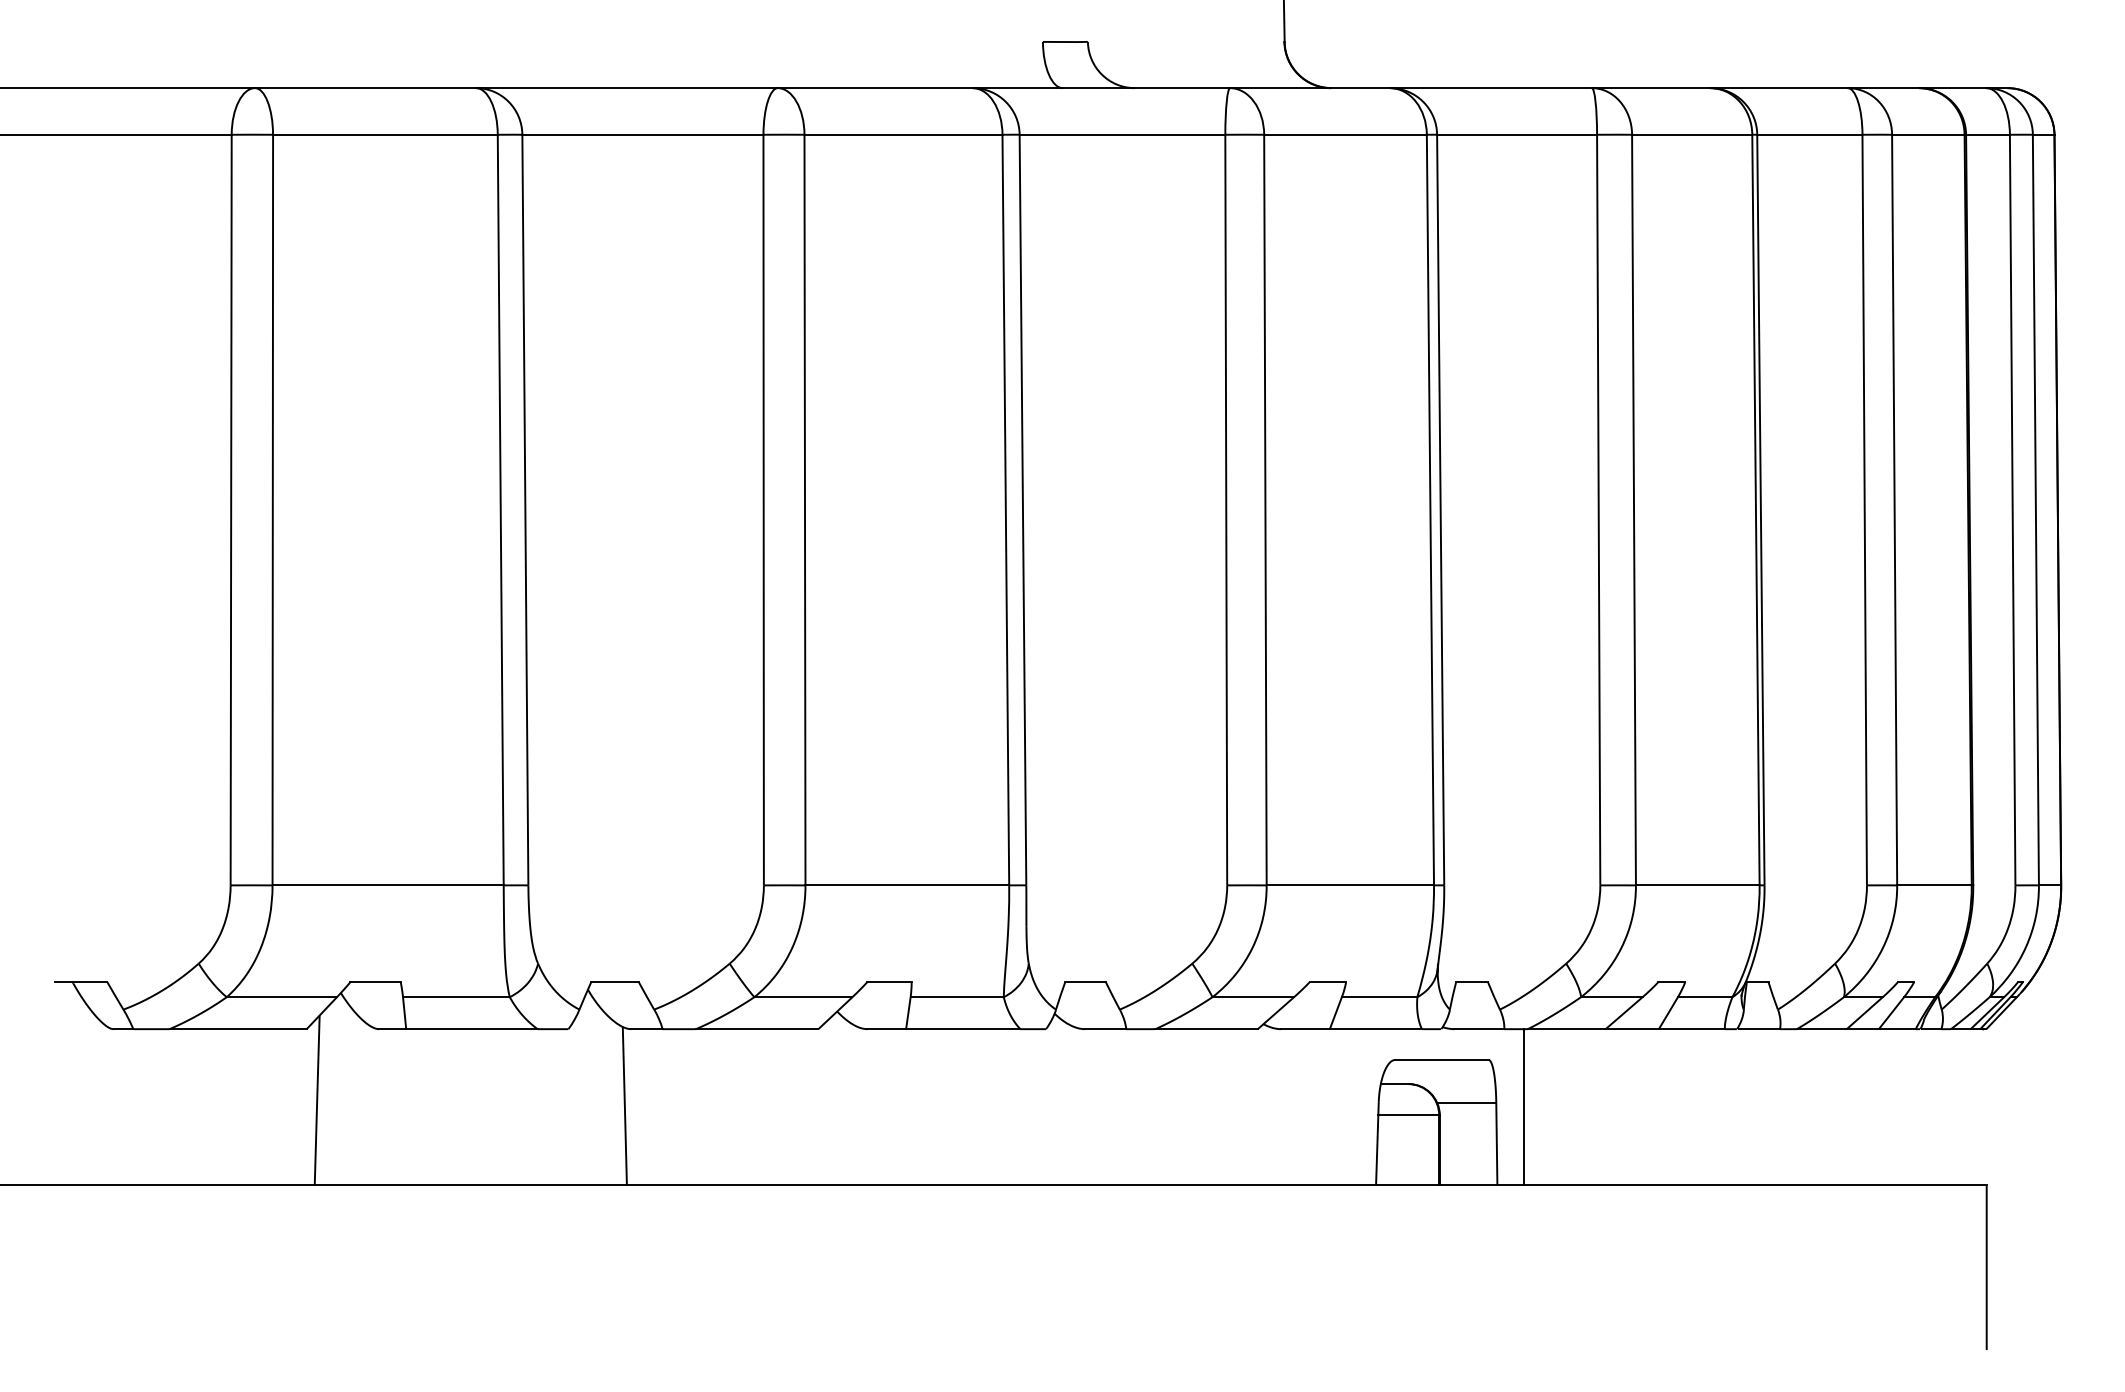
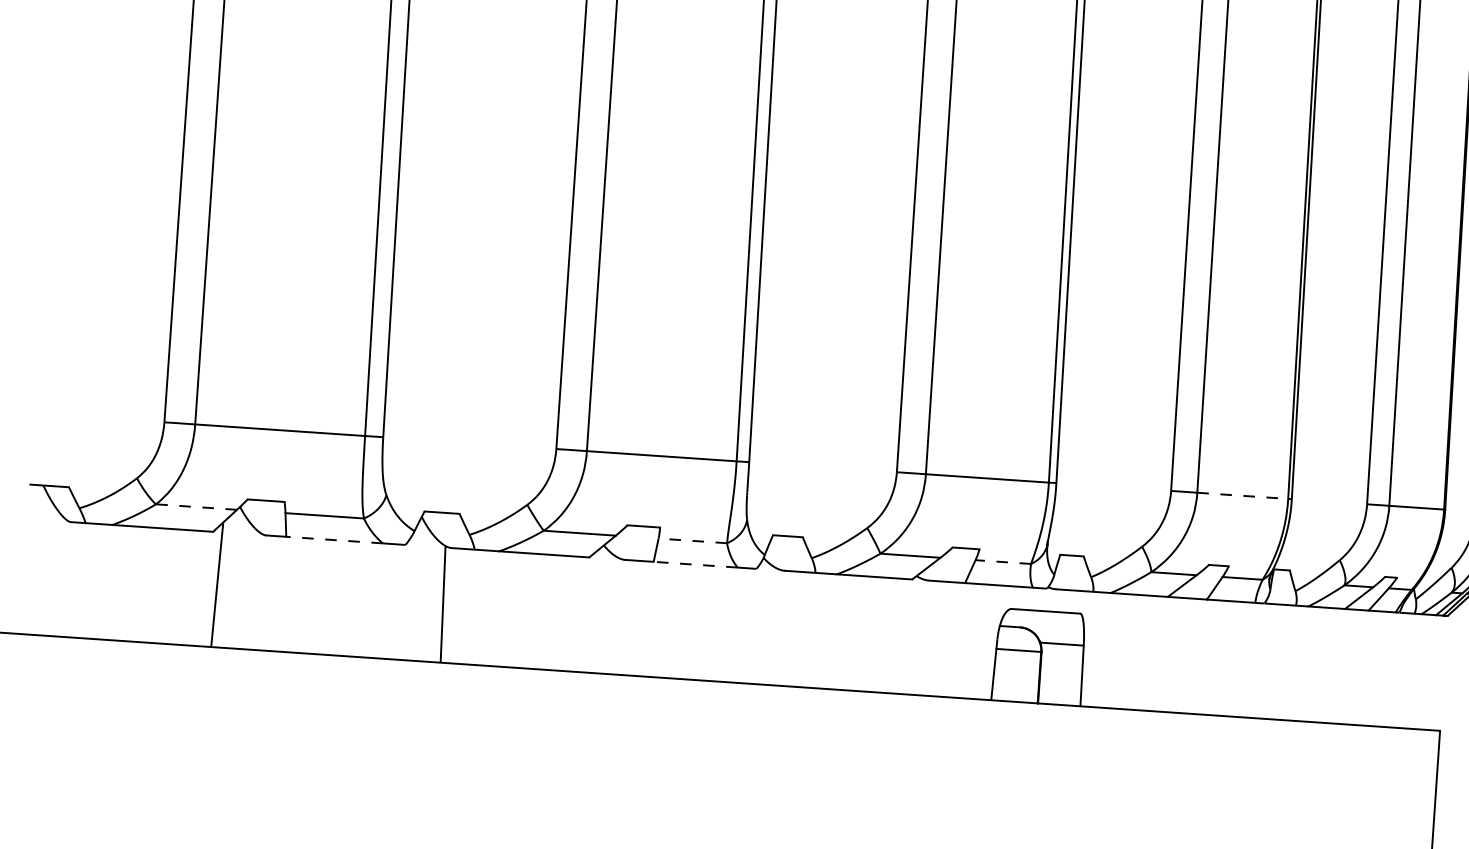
line: (1697, 885) -> (1242, 495), solid -> dashed
line: (281, 997) -> (196, 507), solid -> dashed
line: (957, 997) -> (693, 541), solid -> dashed
line: (1379, 997) -> (1003, 562), solid -> dashed
line: (471, 1029) -> (334, 540), solid -> dashed
line: (962, 1029) -> (695, 564), solid -> dashed
line: (1524, 1107) -> (1104, 650), removed

